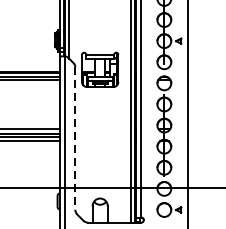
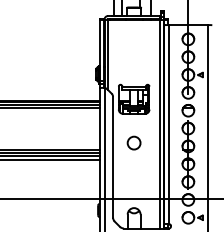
circle: (99, 120) -> (133, 142), added
line: (75, 138) -> (113, 157), dashed -> solid

